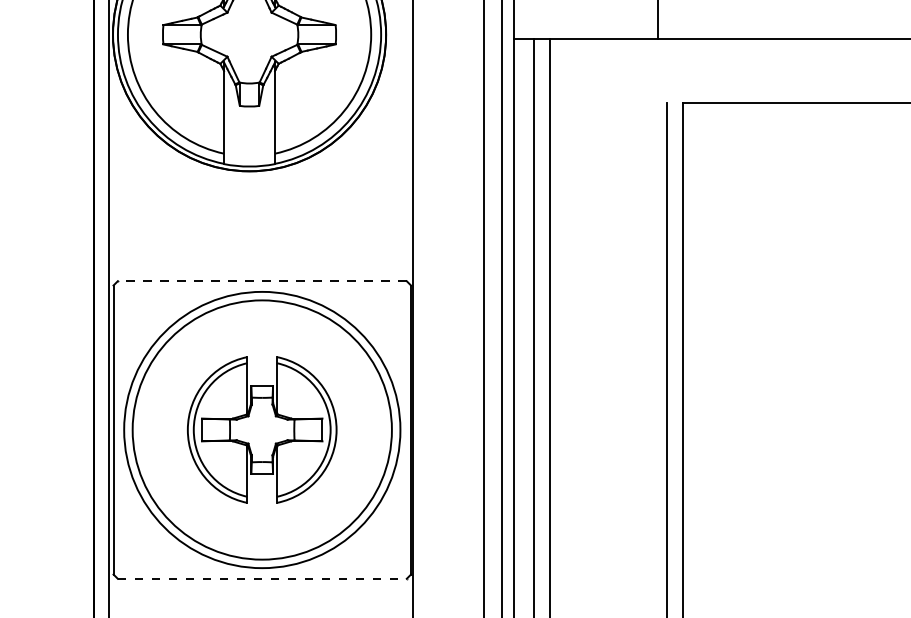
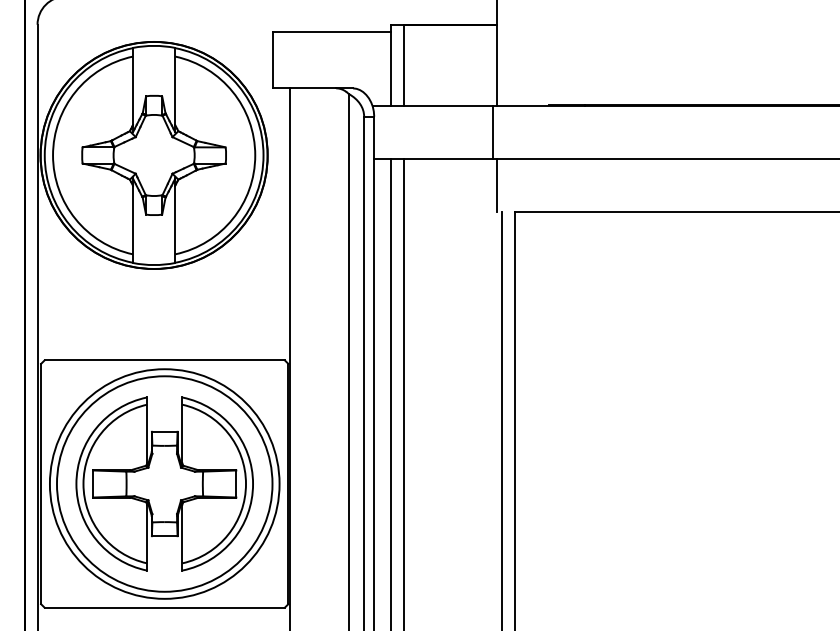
line: (661, 70) -> (496, 185), added
line: (262, 281) -> (164, 360), dashed -> solid
part: (262, 429) -> (164, 483), size x1.43
line: (263, 578) -> (165, 607), dashed -> solid

